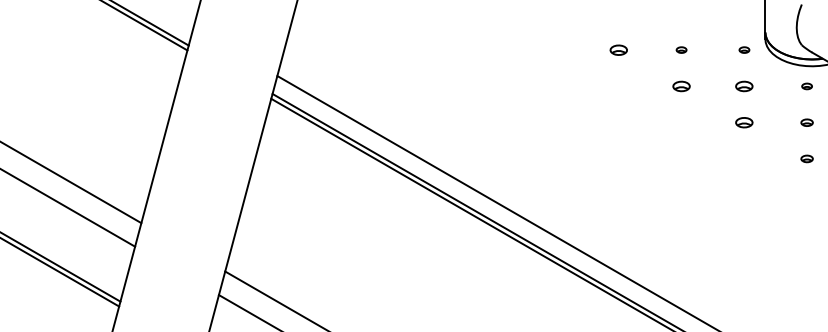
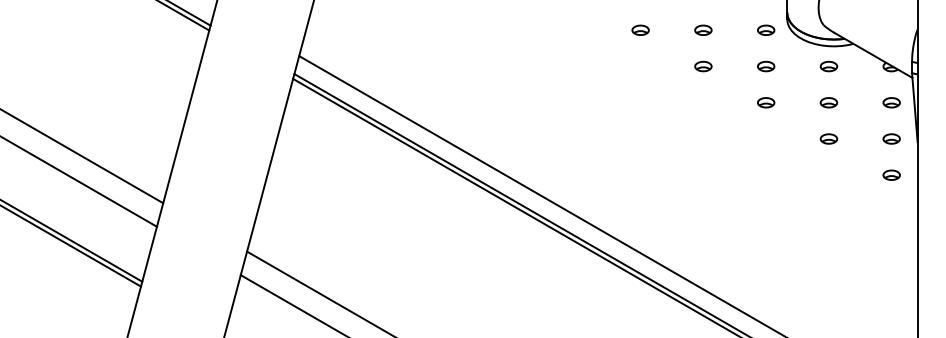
part: (681, 49) -> (703, 29), size x1.67
part: (744, 49) -> (766, 29), size x1.67
part: (806, 86) -> (828, 66), size x1.67
part: (806, 122) -> (828, 102), size x1.43
part: (806, 158) -> (828, 138), size x1.43

